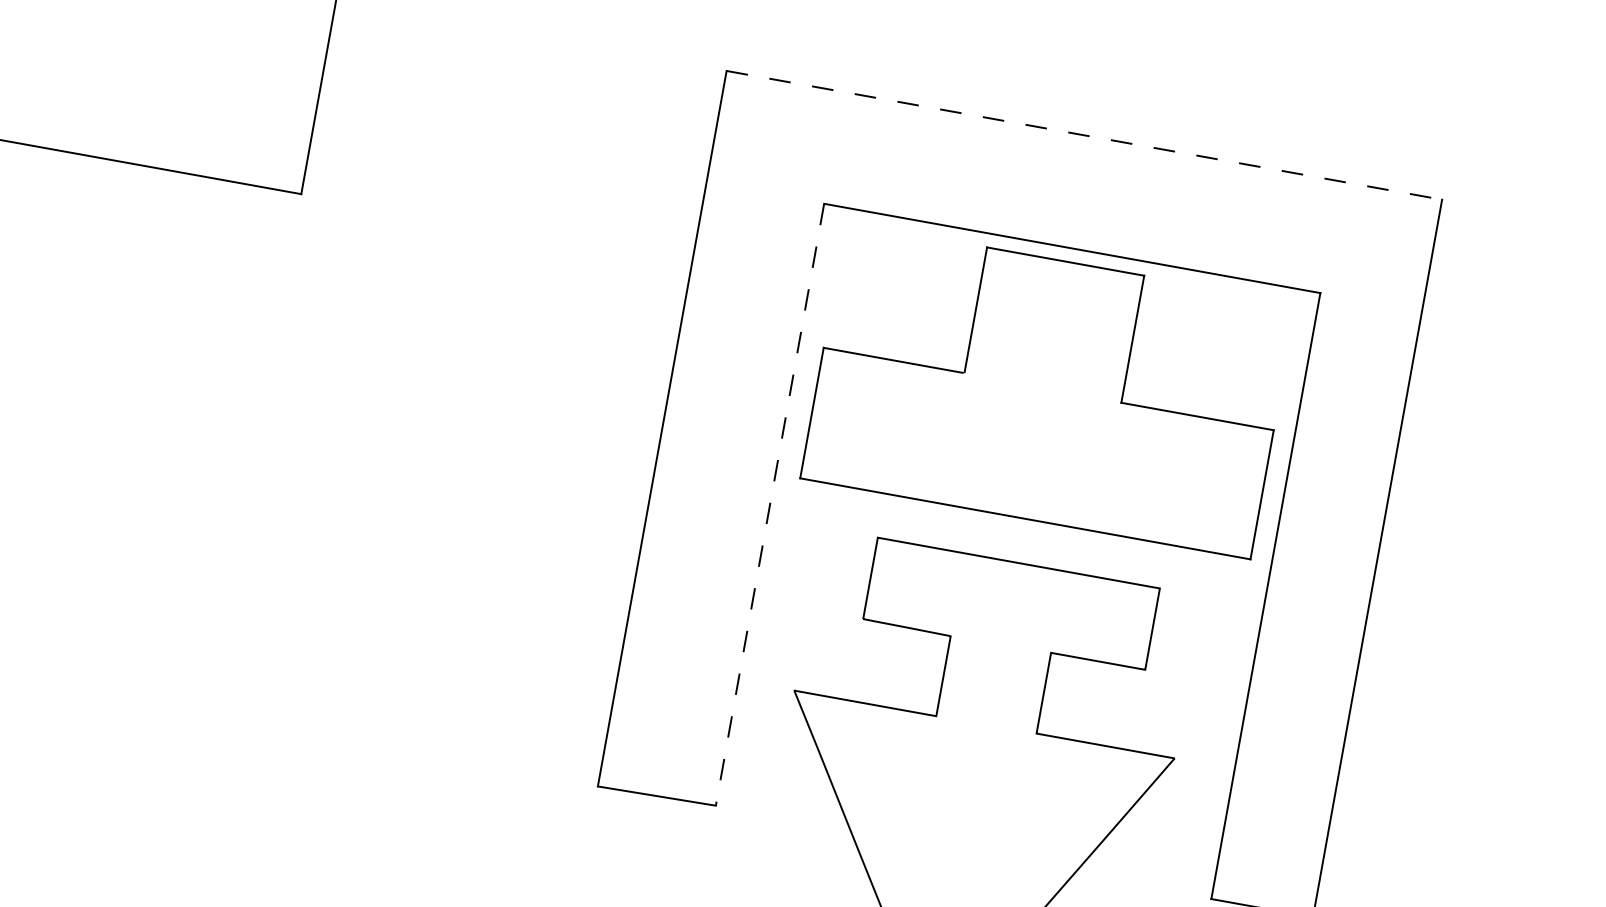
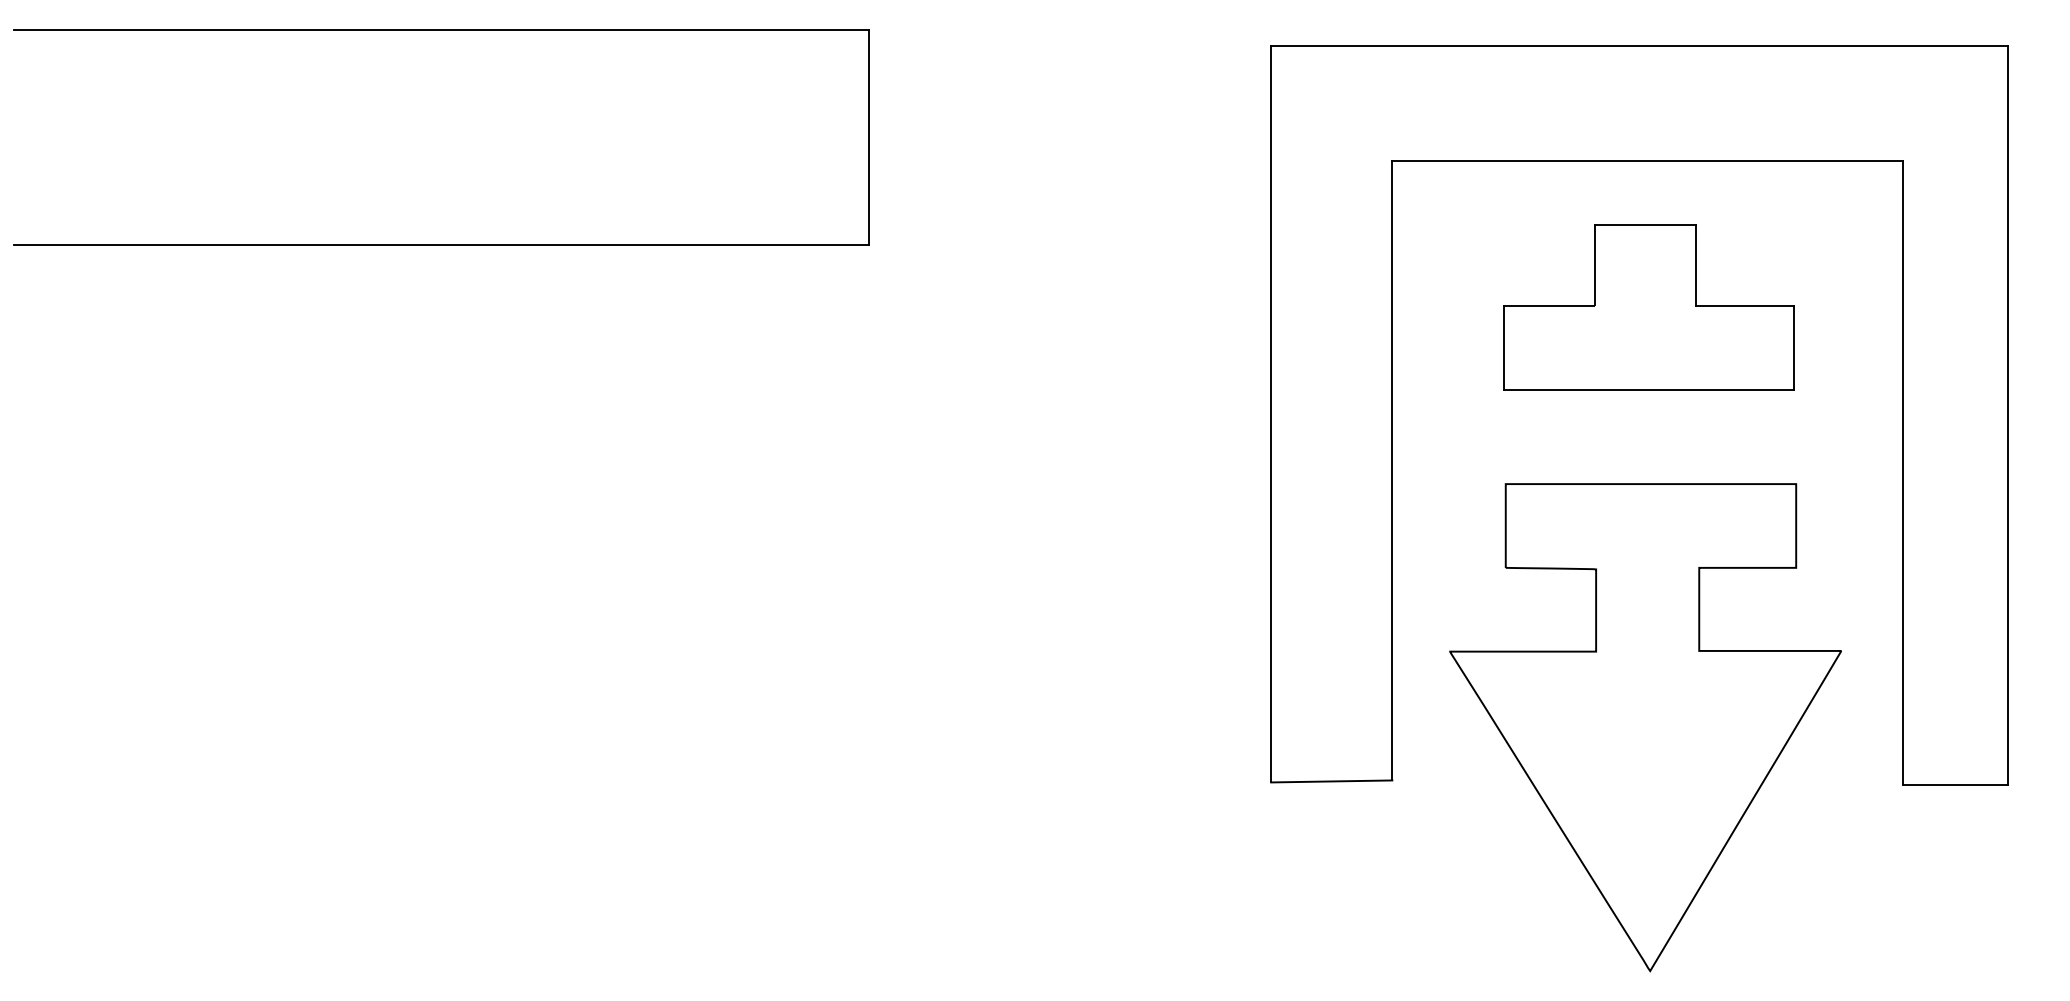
line: (1085, 135) -> (1640, 45), dashed -> solid
part: (1047, 391) -> (1648, 307), size x0.62
line: (770, 504) -> (1392, 470), dashed -> solid

